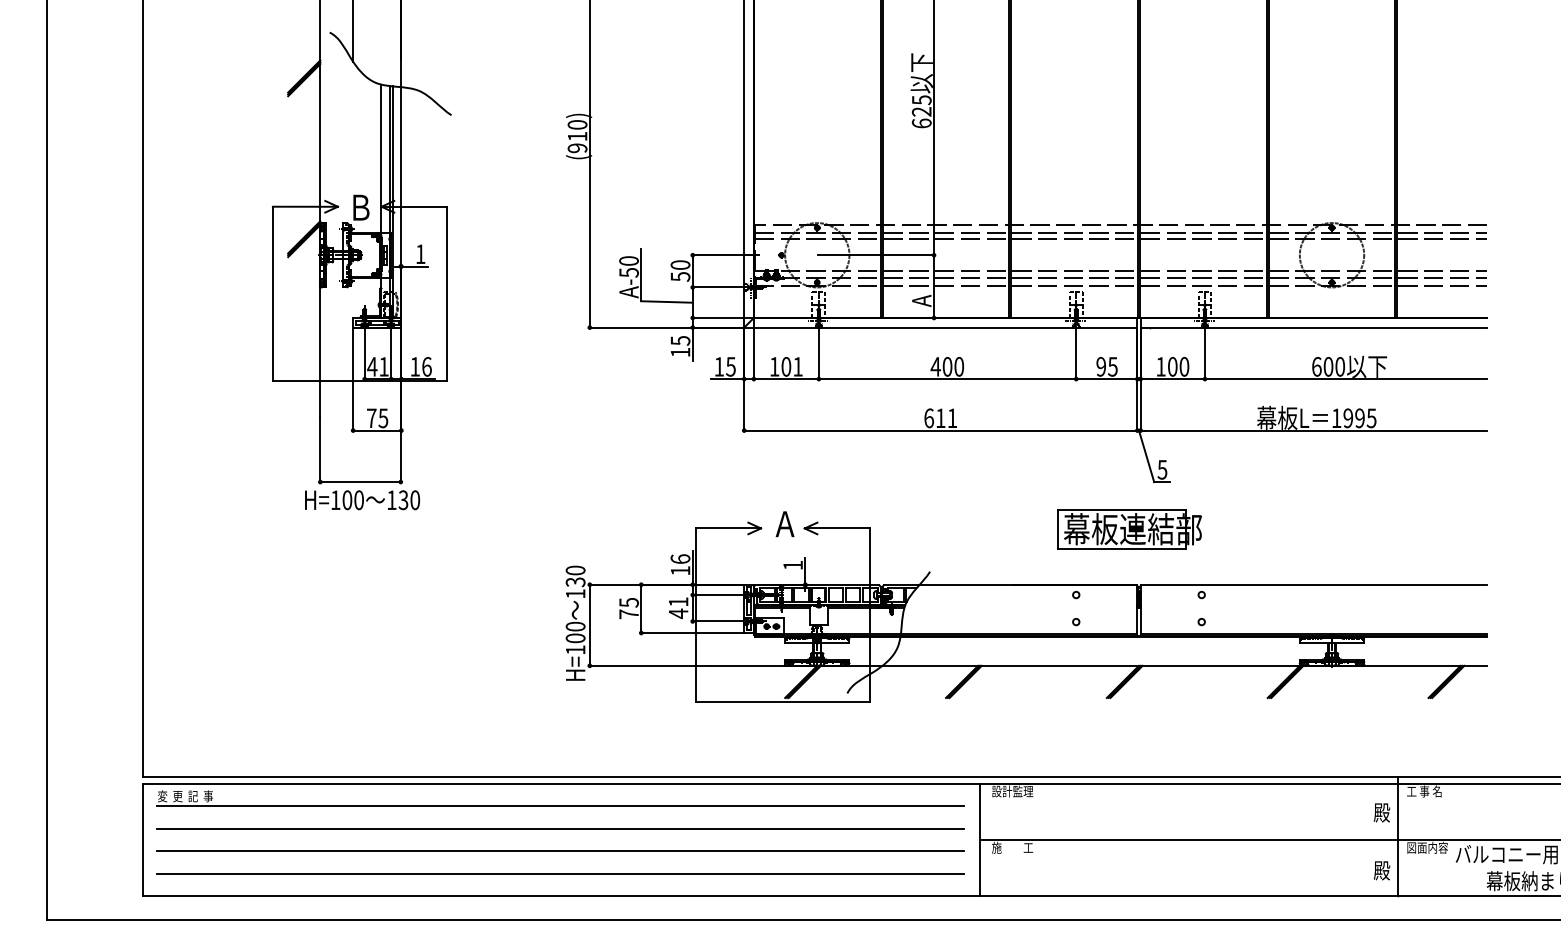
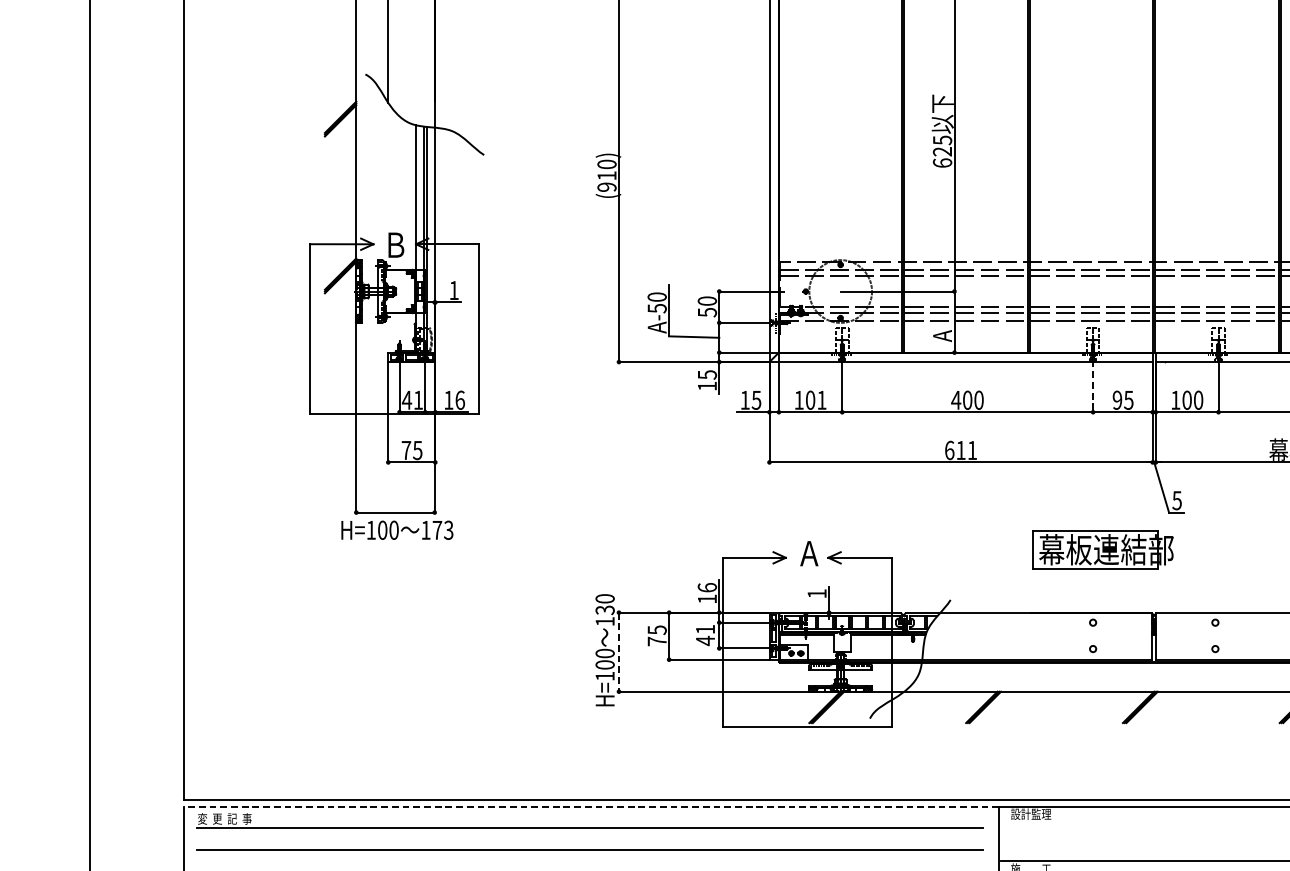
line: (1076, 352) -> (1093, 386), solid -> dashed
text: (409, 500) -> (443, 530), 130 -> 173
part: (1129, 529) -> (1103, 550), moved
line: (589, 625) -> (618, 652), solid -> dashed
line: (561, 783) -> (591, 806), solid -> dashed

